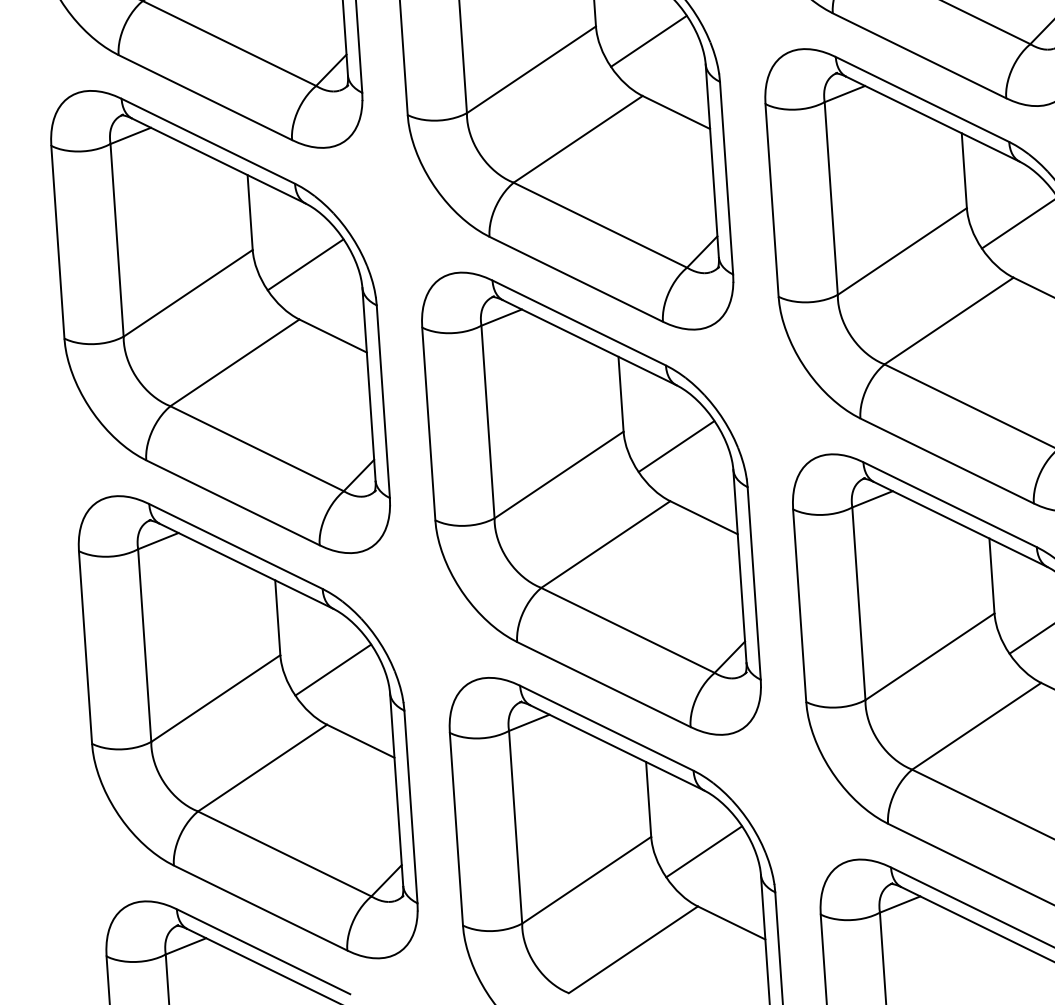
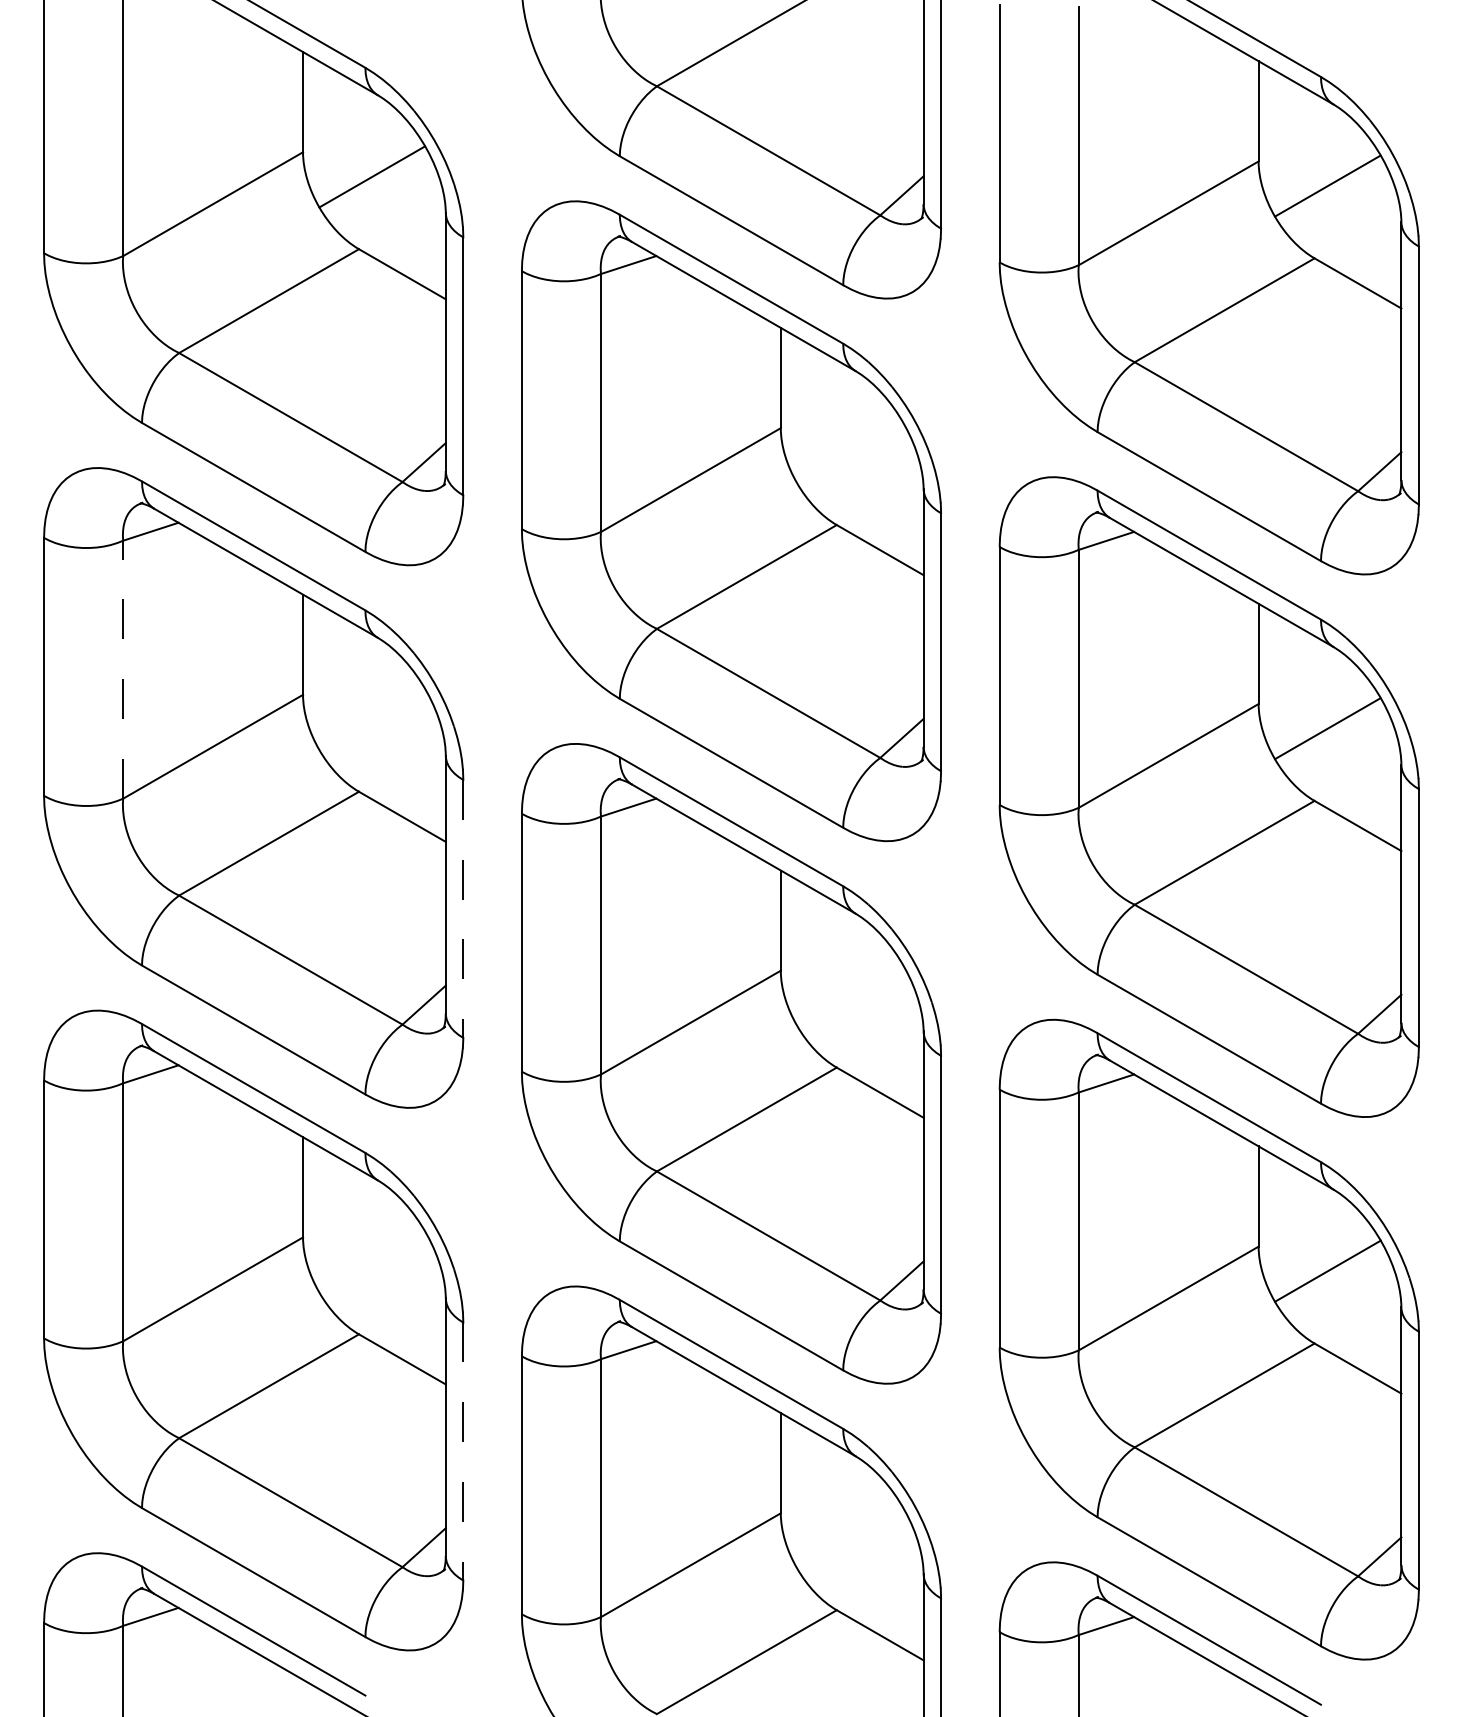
line: (648, 41) -> (849, 452), removed
line: (117, 240) -> (123, 669), solid -> dashed
line: (305, 264) -> (371, 719), removed
line: (383, 401) -> (463, 908), solid -> dashed
line: (676, 445) -> (849, 994), removed
line: (332, 669) -> (371, 1261), removed
line: (411, 806) -> (463, 1451), solid -> dashed
line: (703, 851) -> (849, 1537), removed

